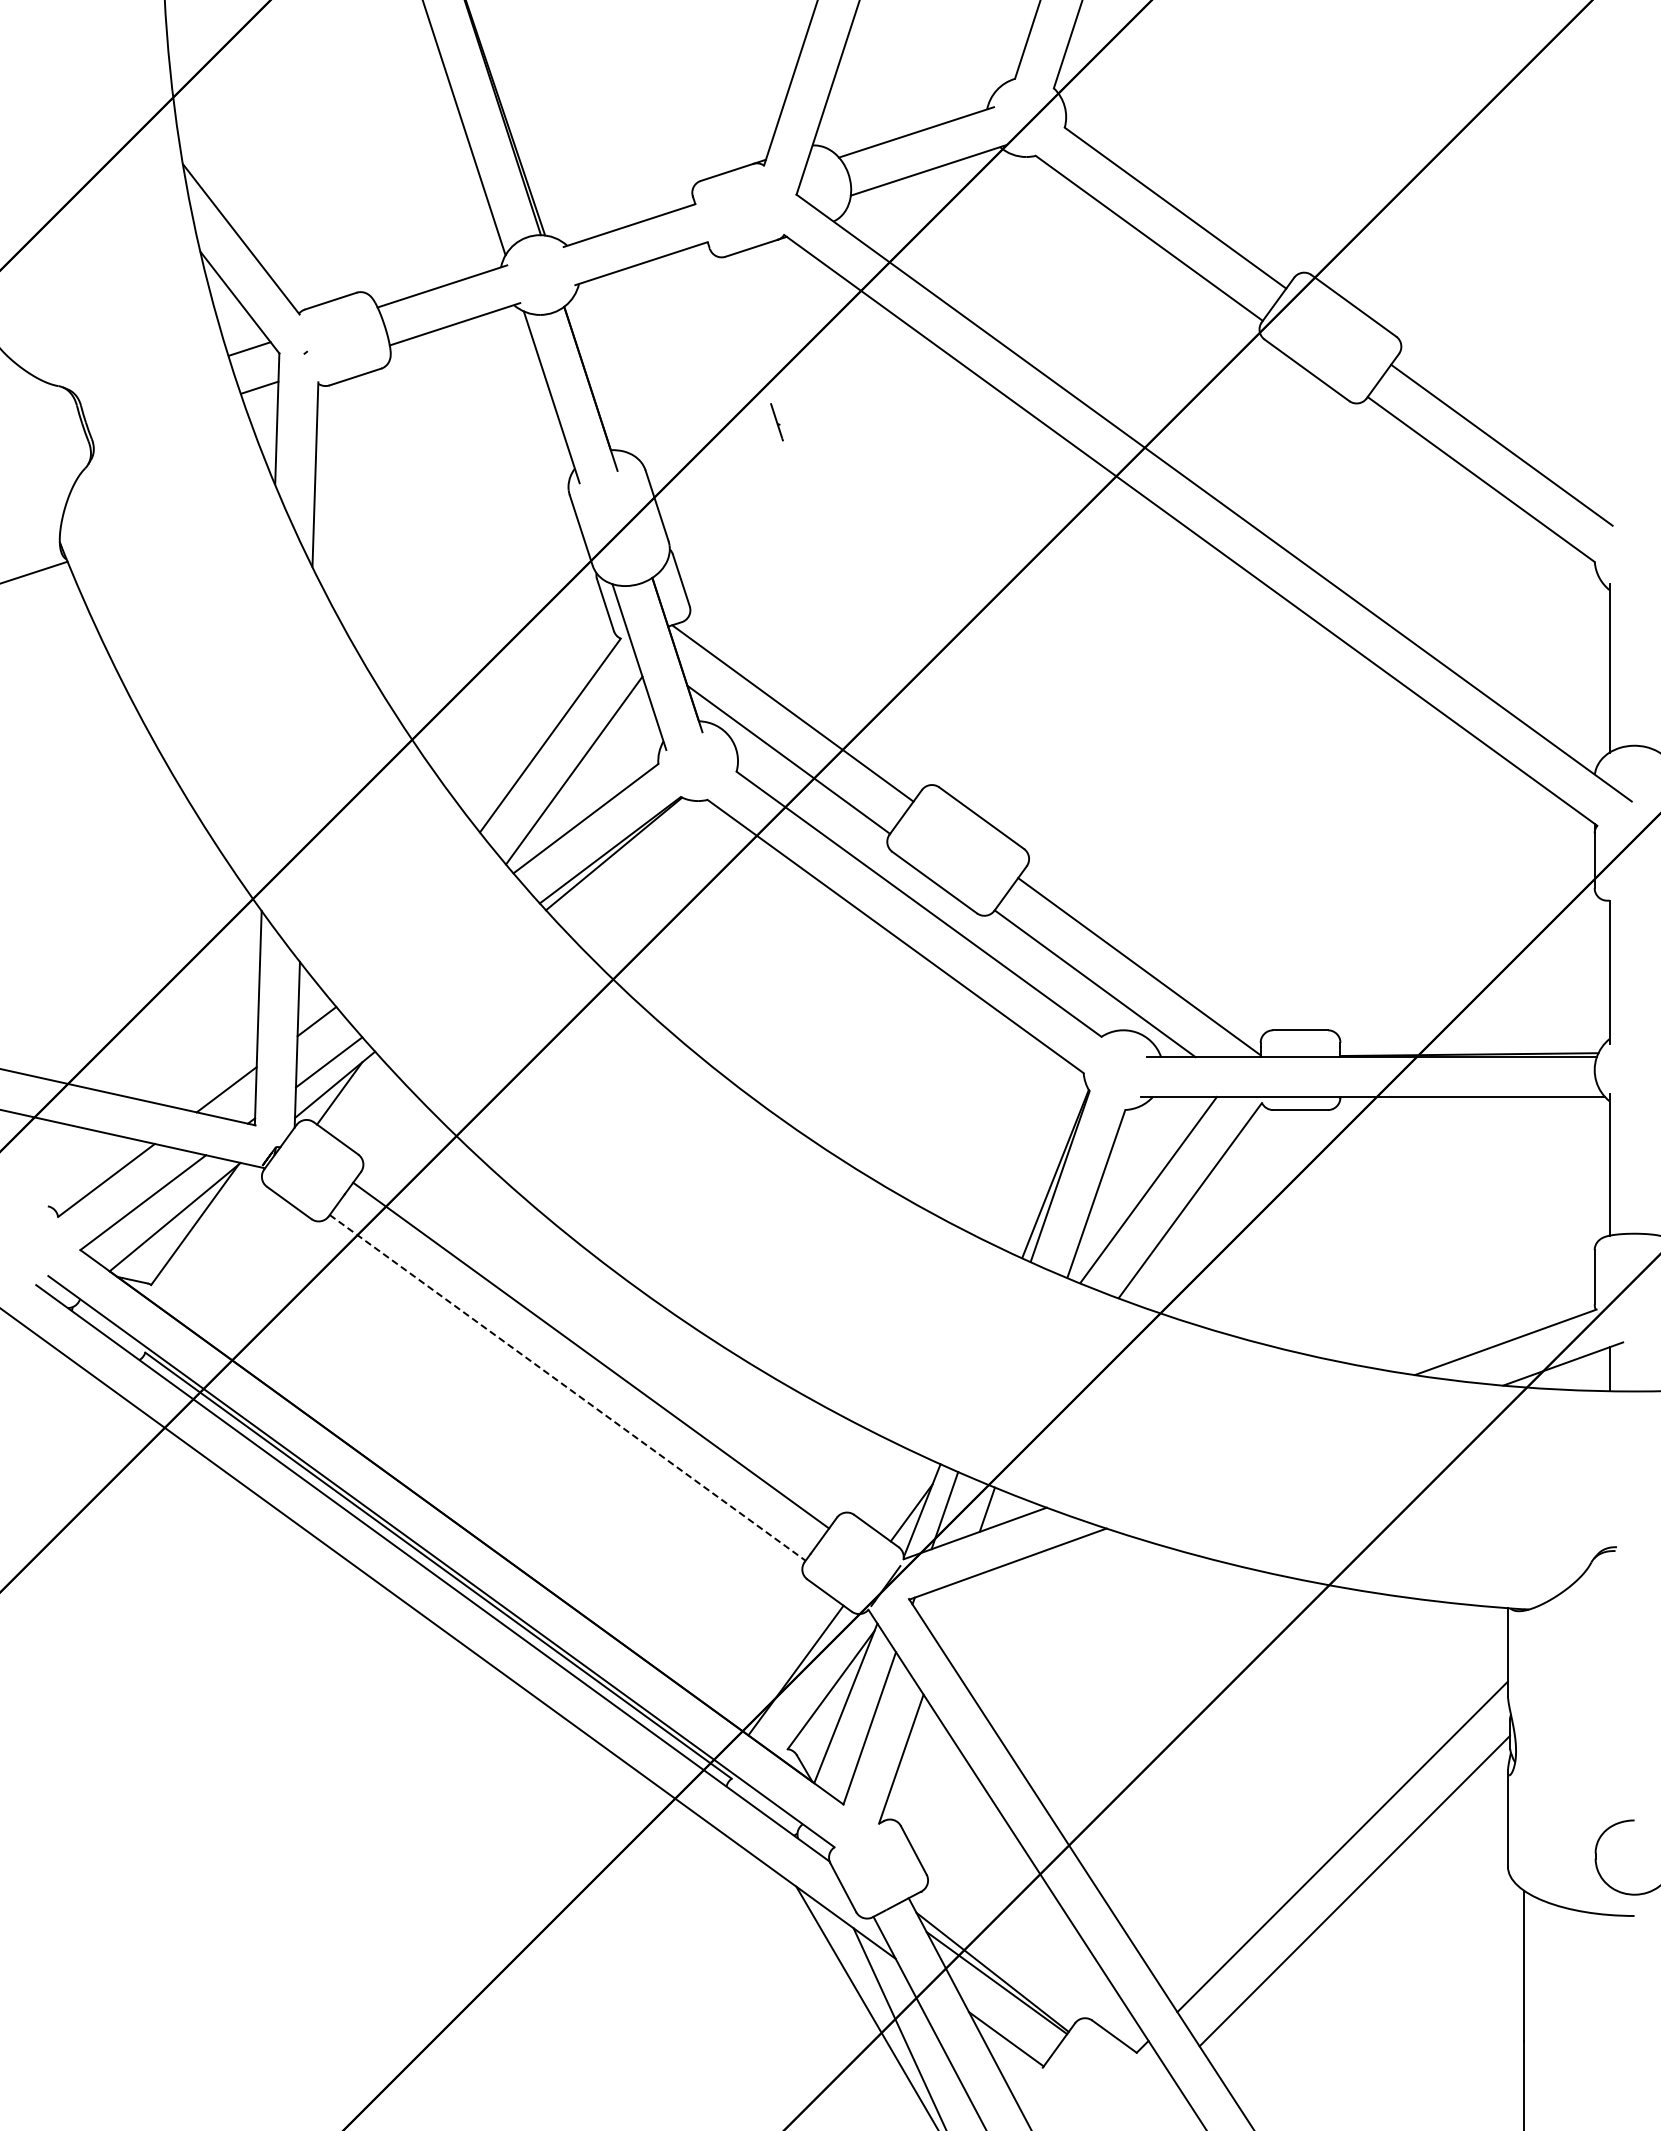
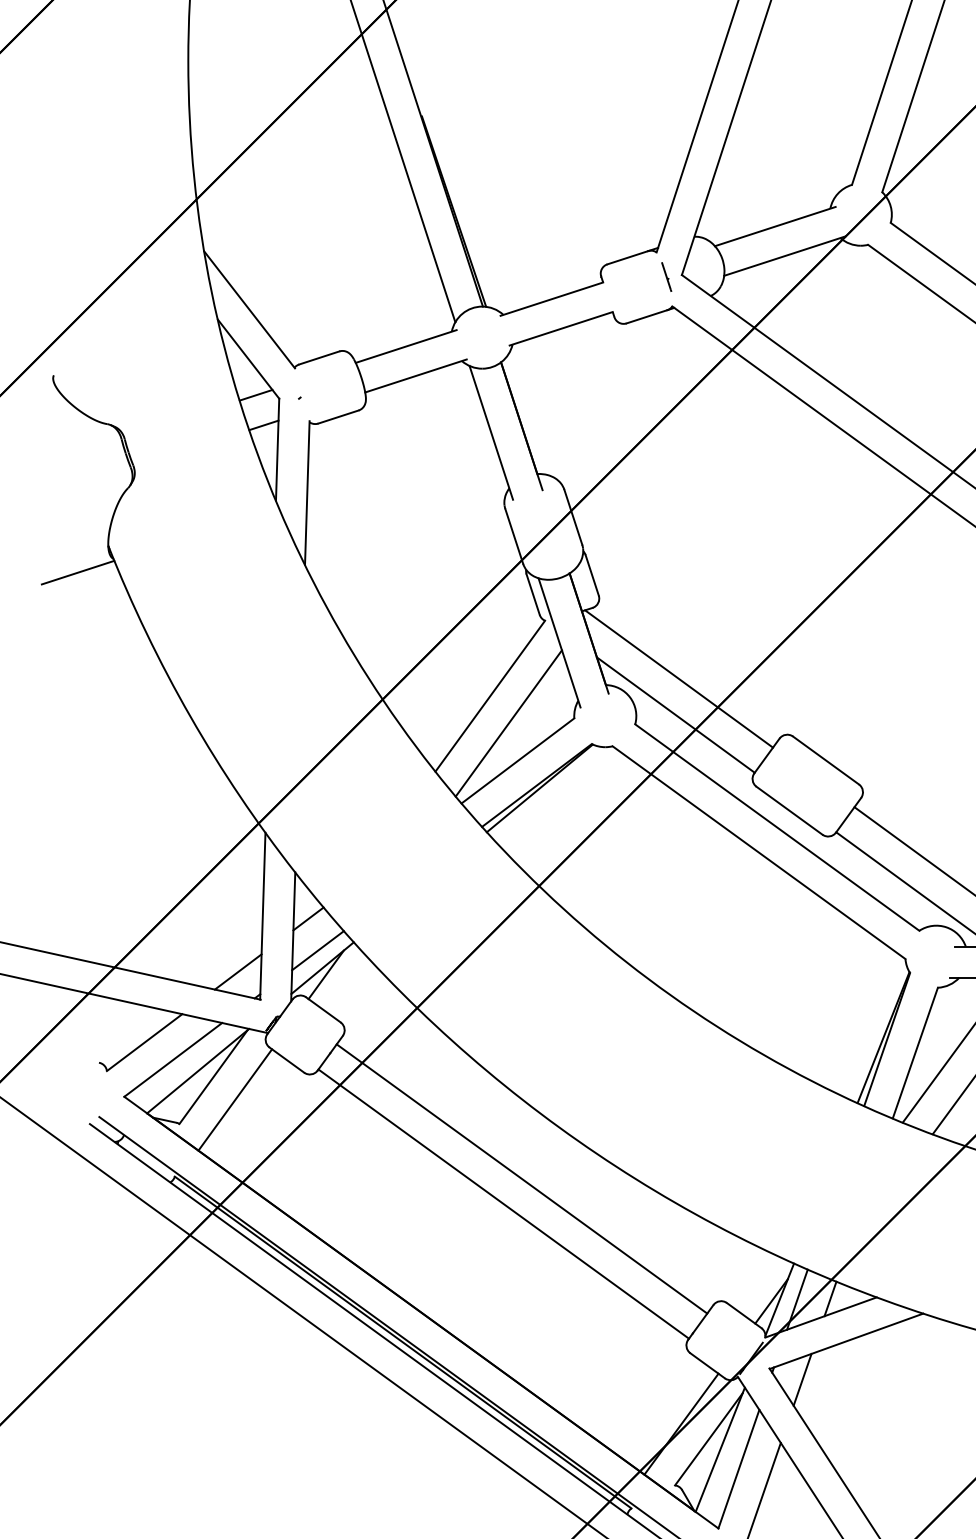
part: (776, 422) -> (666, 277), moved
line: (222, 1254) -> (234, 1100), added
line: (568, 1388) -> (504, 1204), dashed -> solid
line: (951, 1613) -> (802, 1379), added

